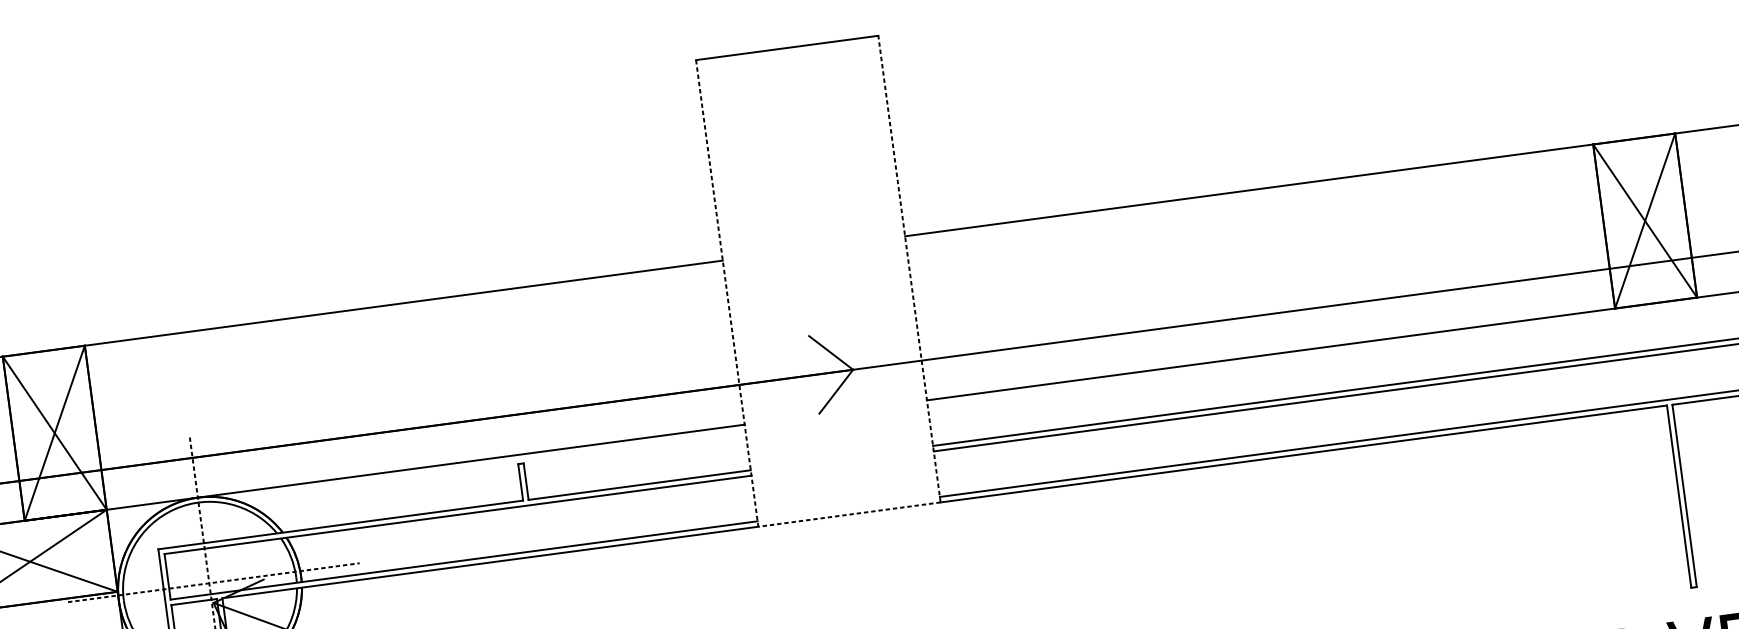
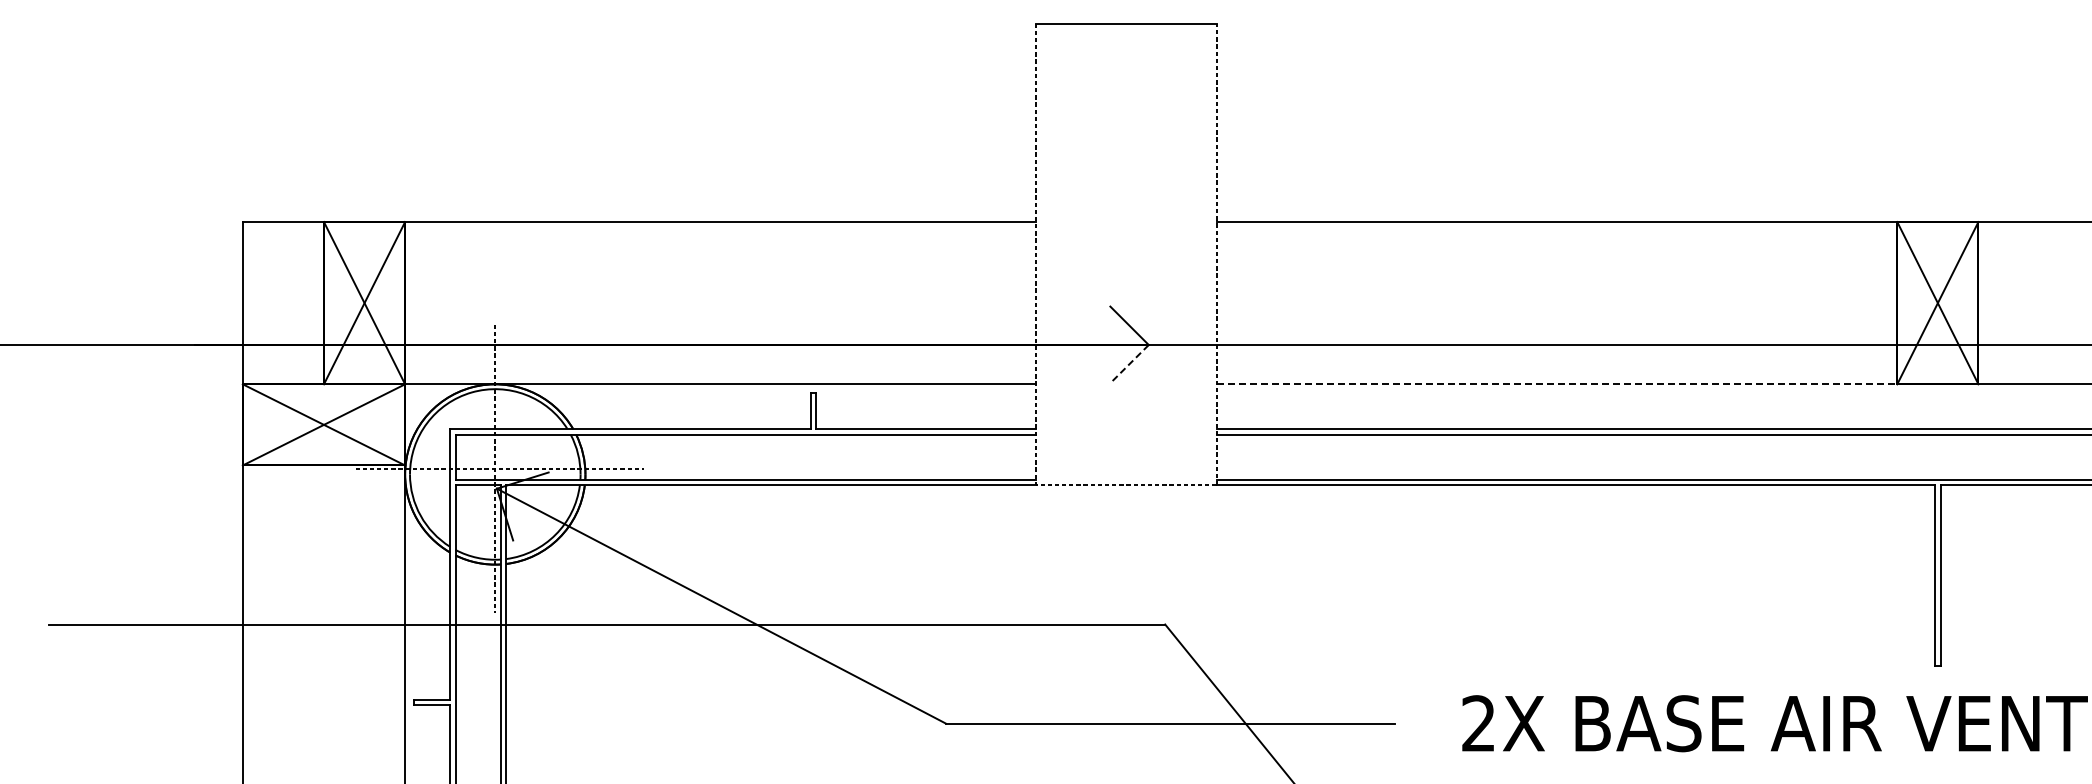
line: (1271, 354) -> (1557, 384), solid -> dashed
line: (836, 392) -> (1129, 364), solid -> dashed

